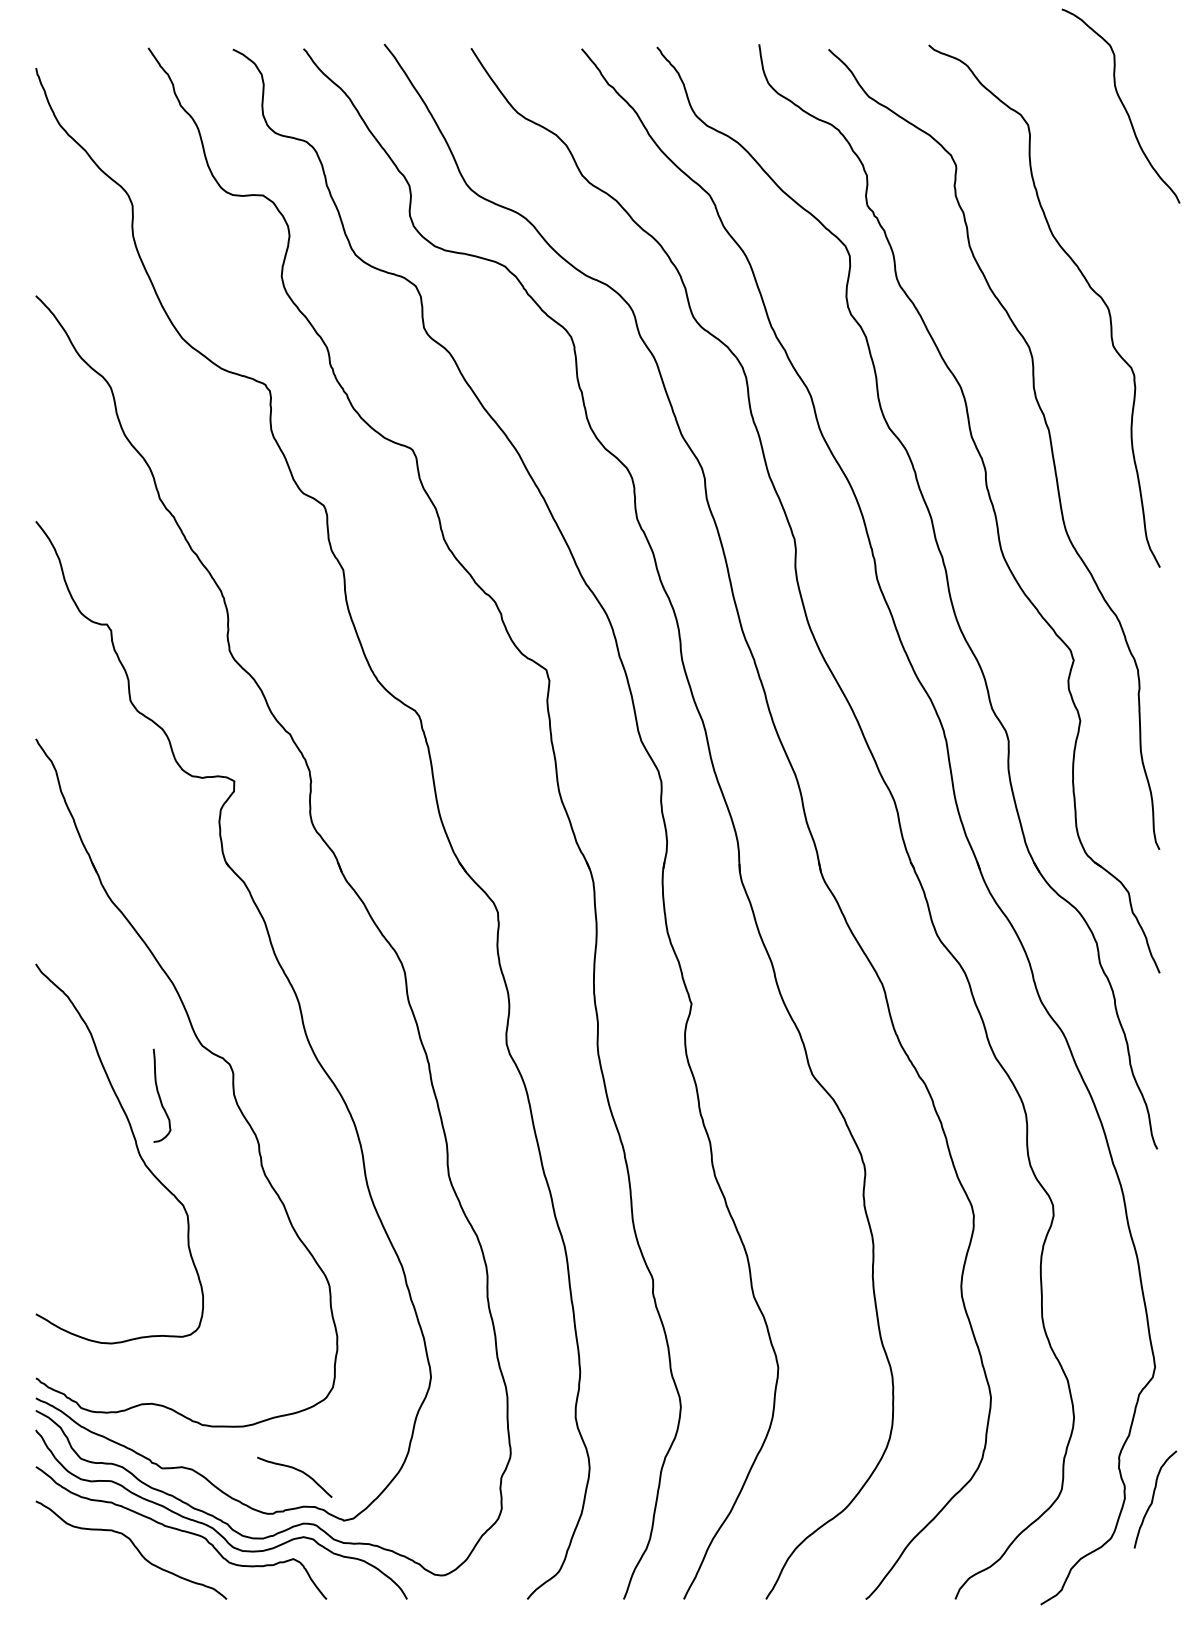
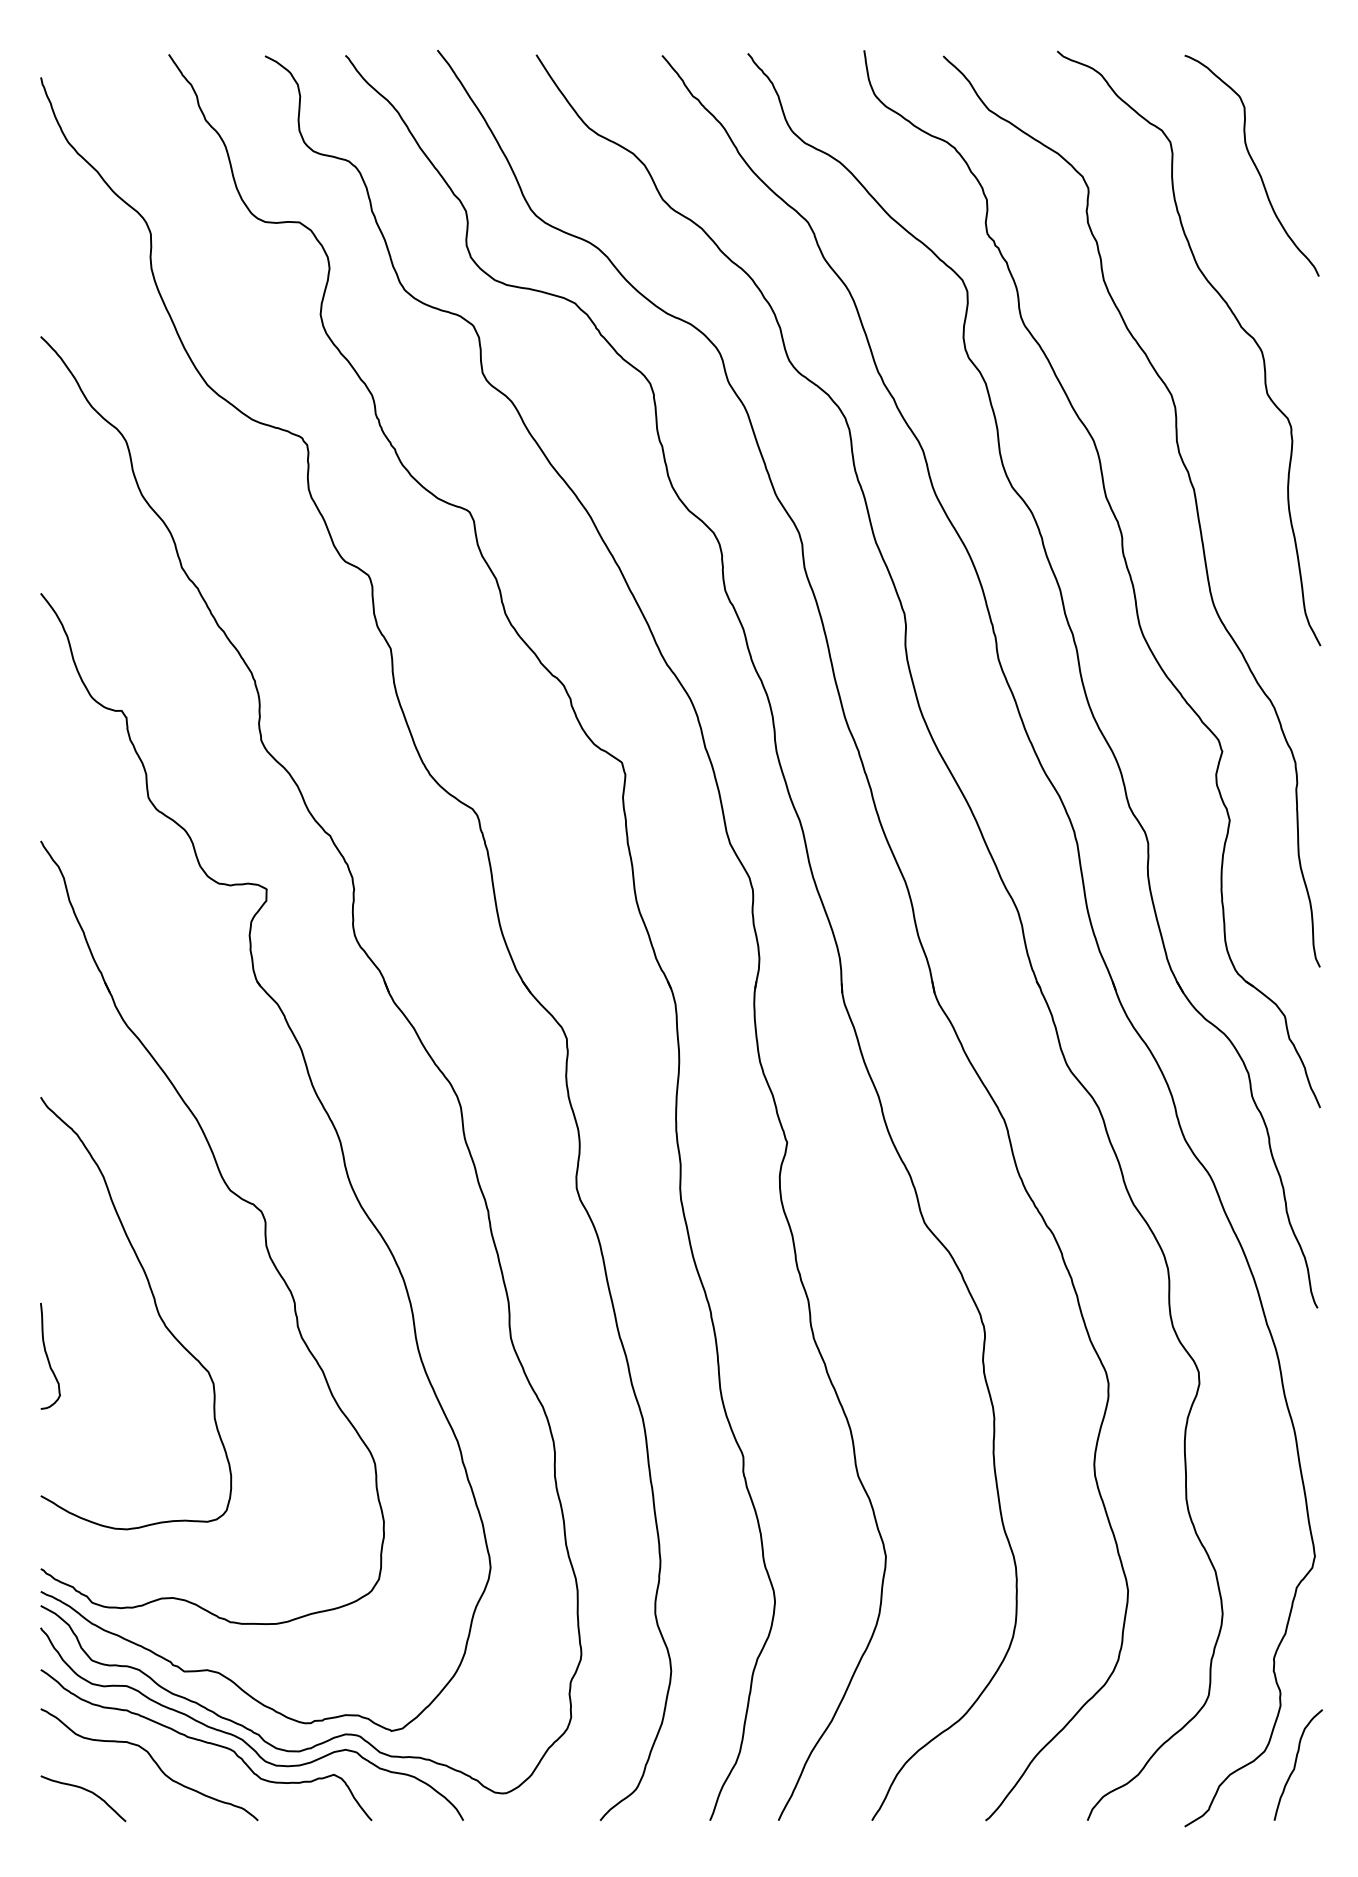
curve: (1122, 105) -> (1253, 164), moved
curve: (160, 1095) -> (48, 1356), moved
curve: (295, 1470) -> (84, 1790), moved
curve: (1153, 1498) -> (1296, 1763), moved

